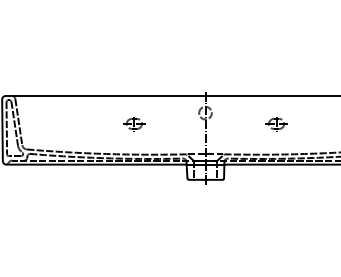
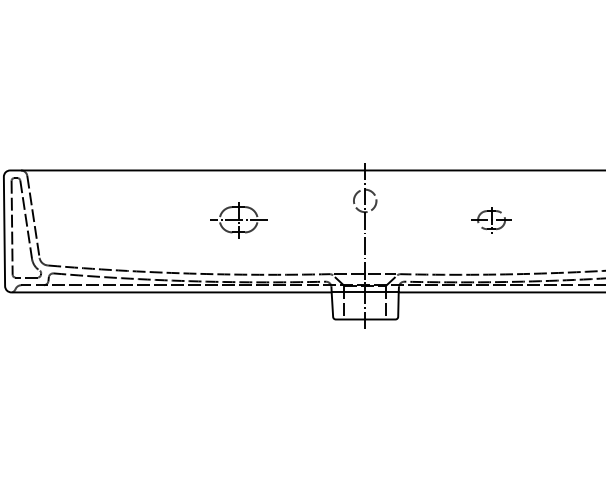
part: (134, 124) -> (239, 221), size x1.4

